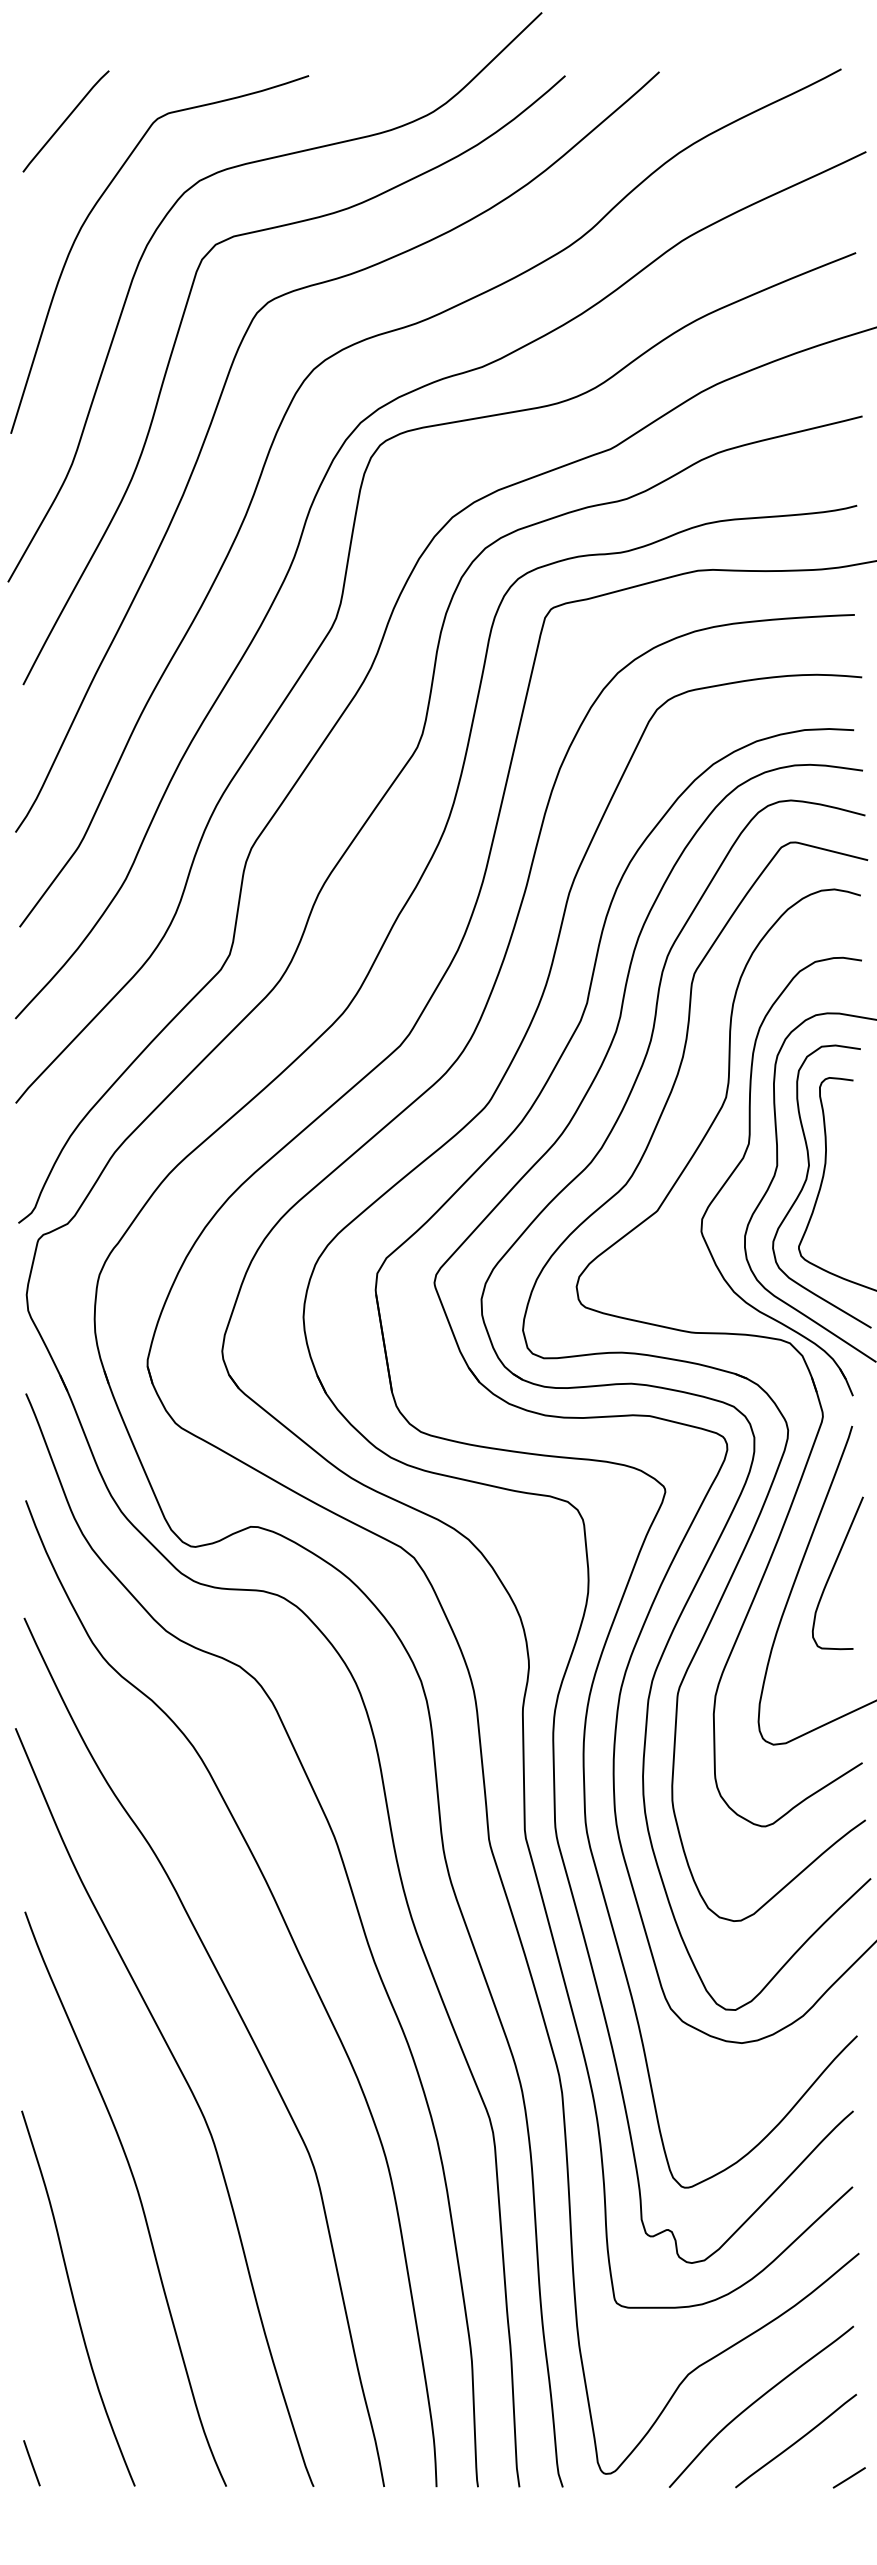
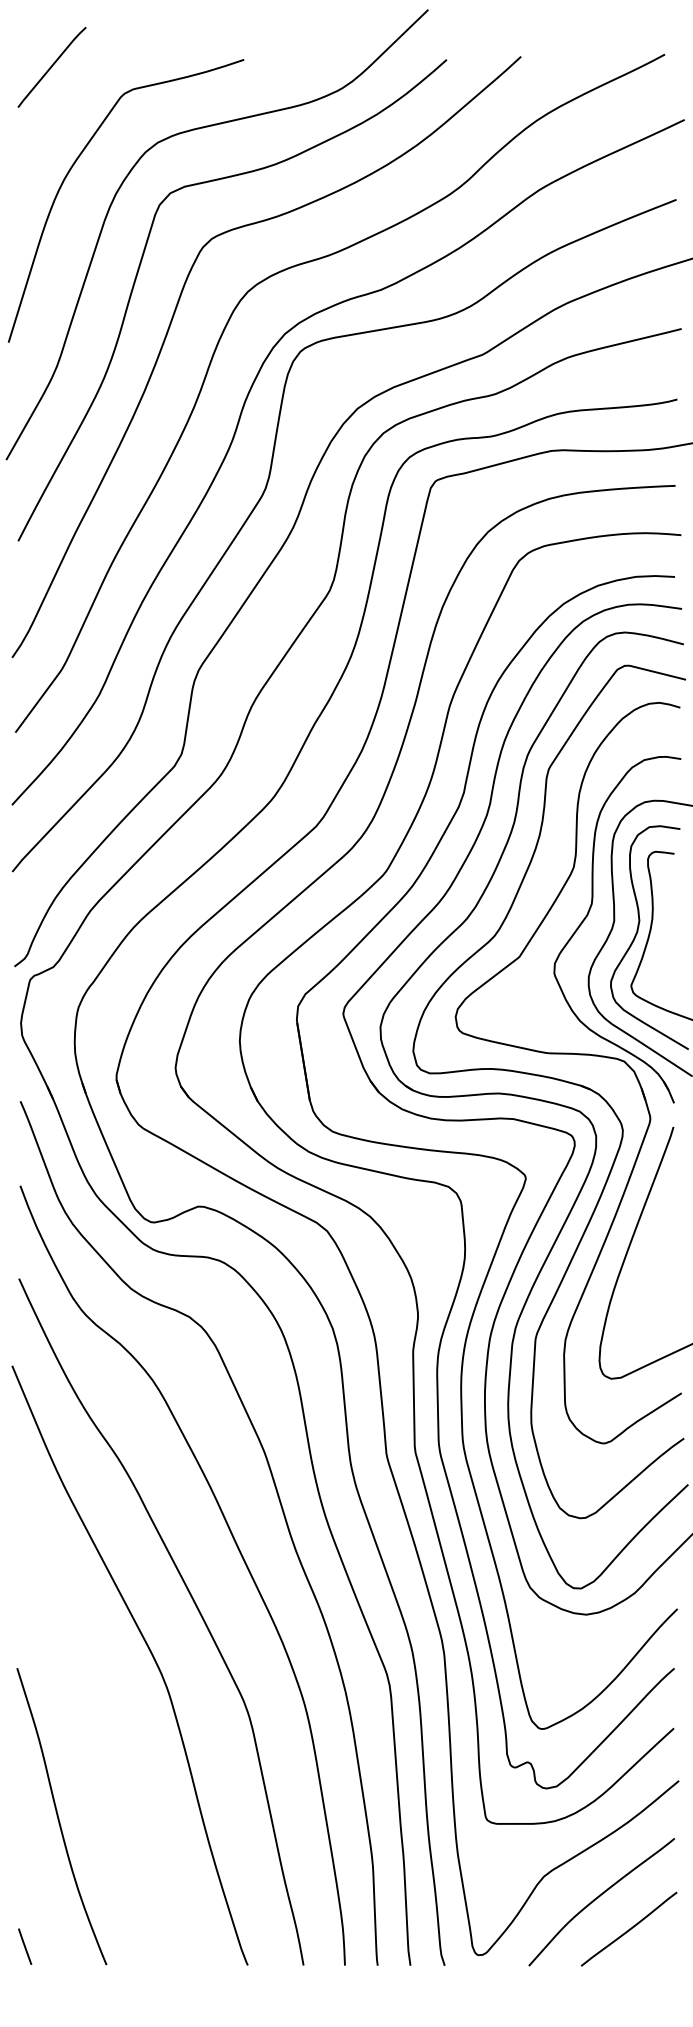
line: (65, 121) -> (51, 67), moved
curve: (833, 1570) -> (658, 1241), removed
curve: (137, 2193) -> (108, 1733), removed
line: (848, 2477) -> (670, 1958), removed

